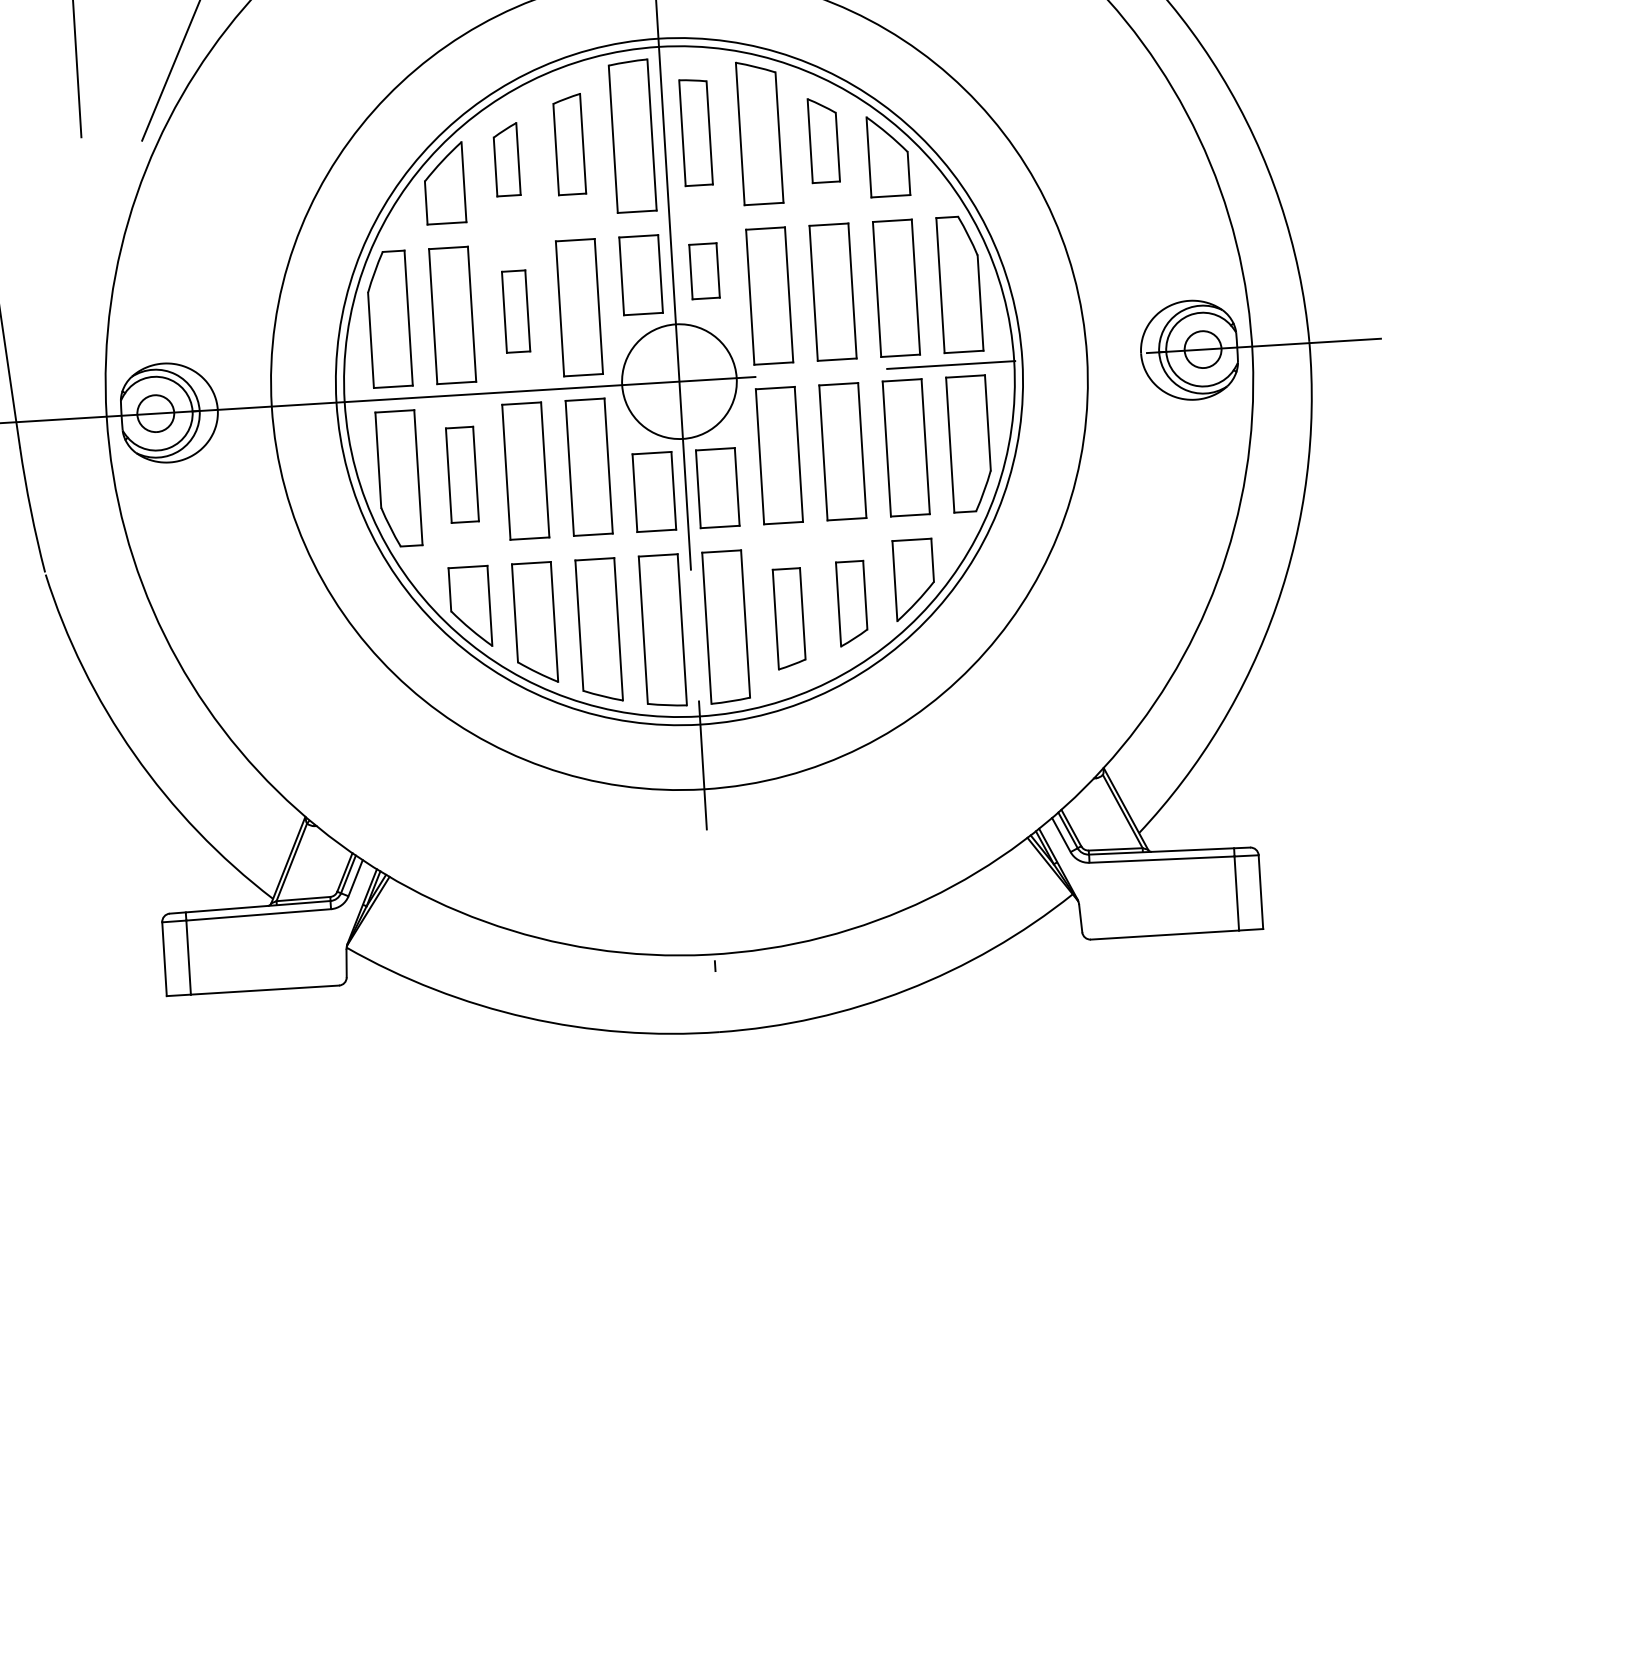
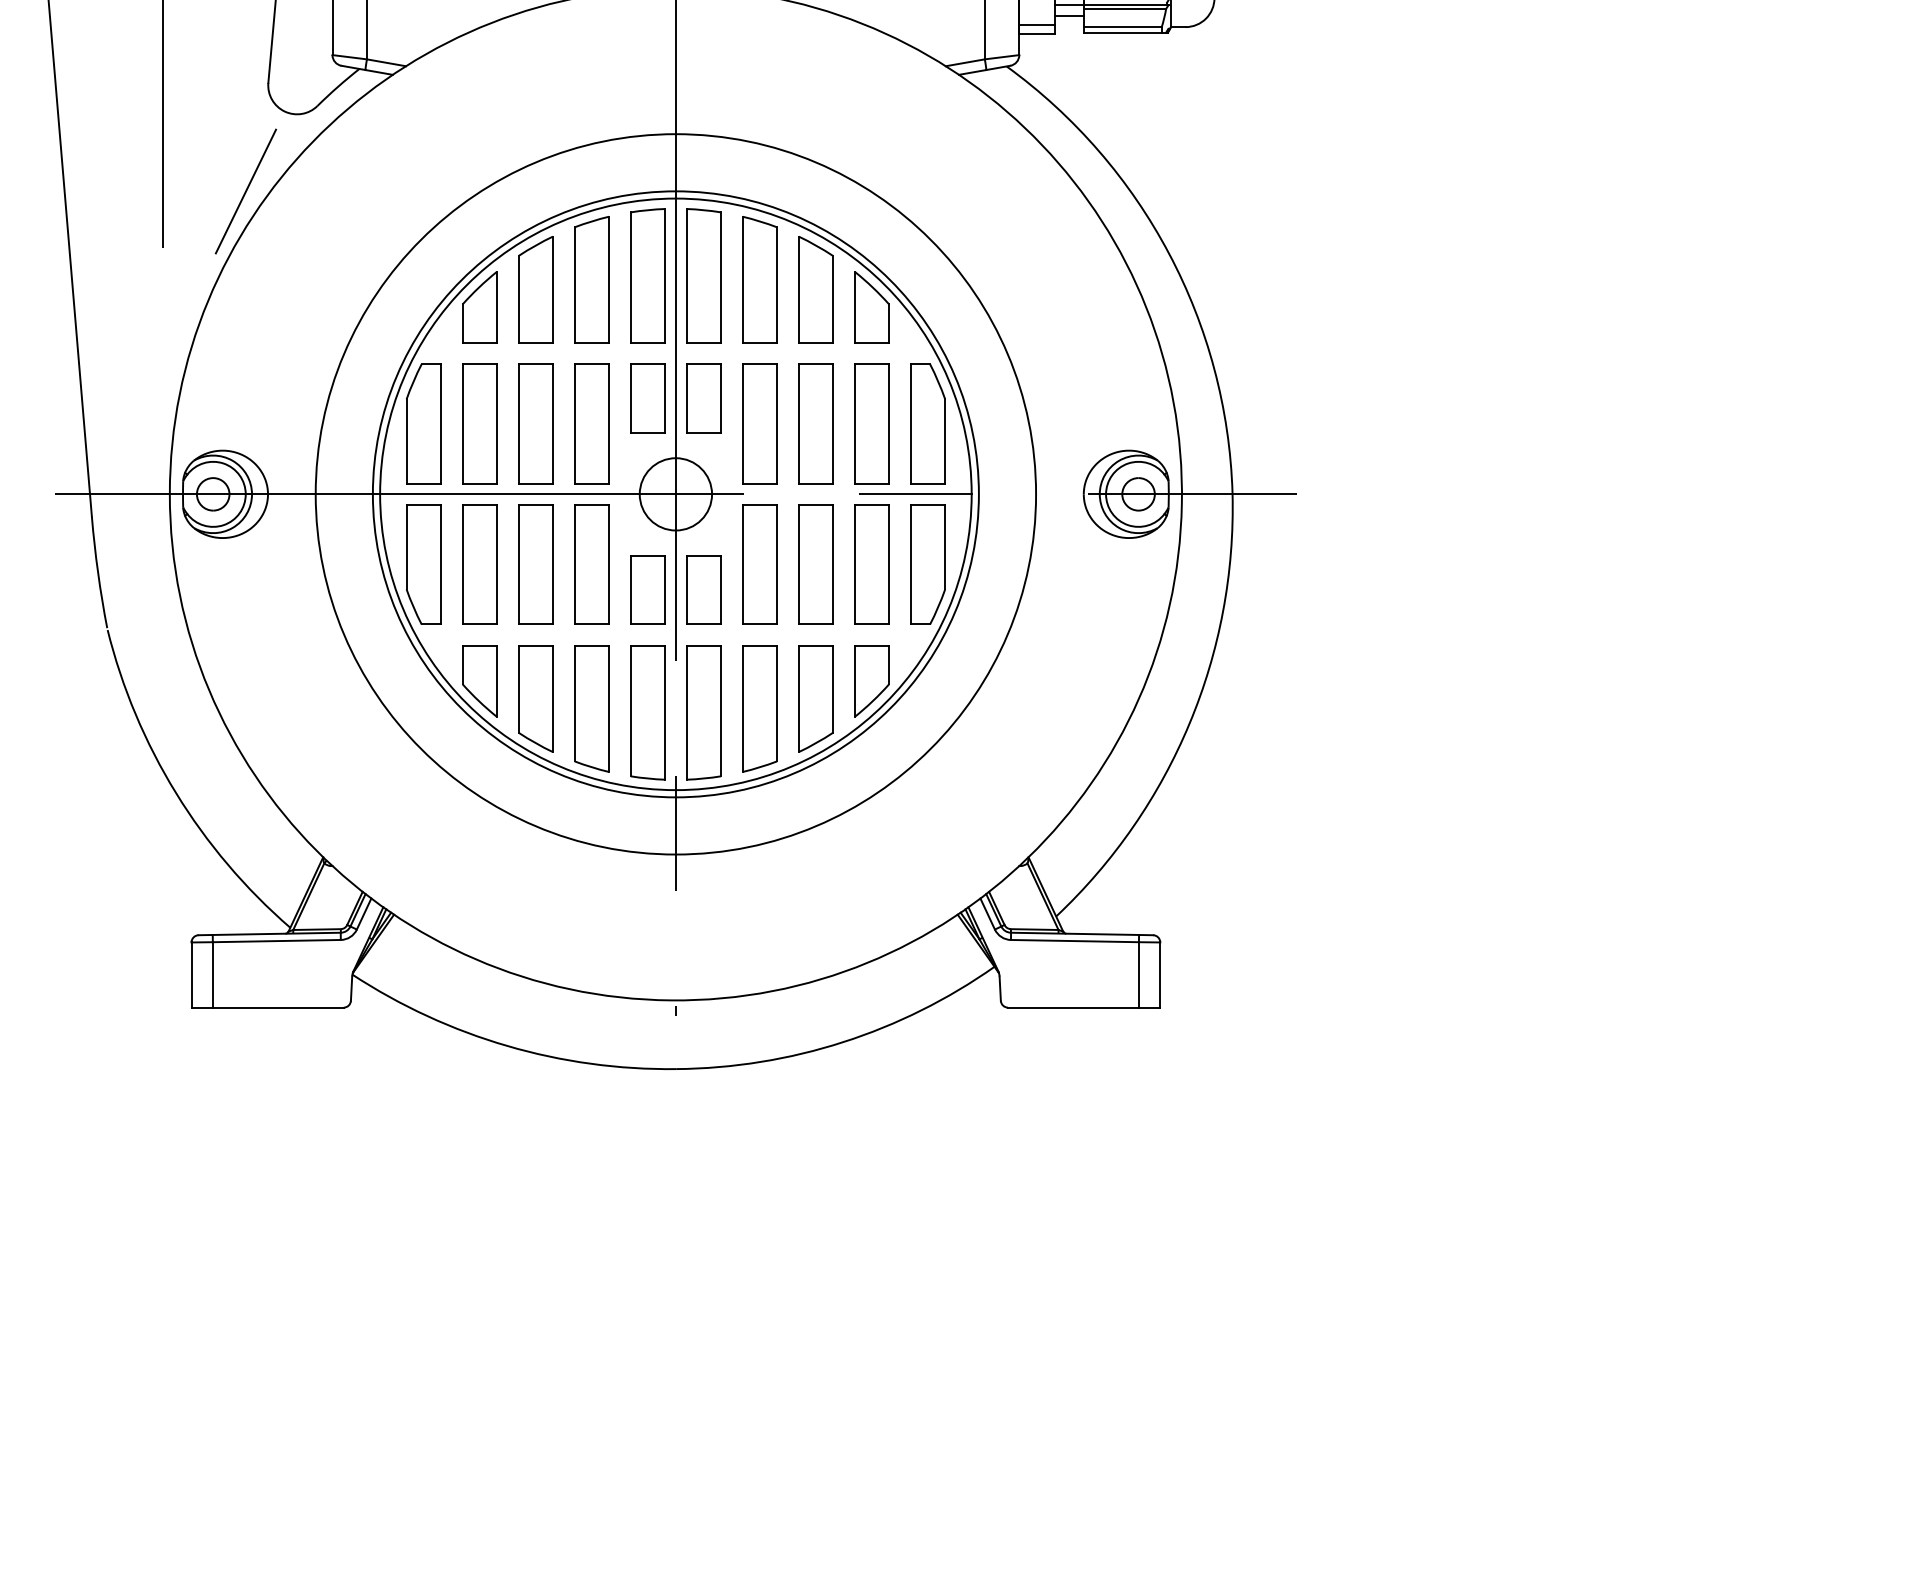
part: (695, 132) -> (703, 275), size x1.43
part: (823, 140) -> (815, 289), size x1.43
part: (569, 144) -> (591, 279), size x1.43
part: (506, 159) -> (535, 289), size x1.67
part: (704, 271) -> (703, 398), size x1.43
part: (515, 311) -> (535, 423), size x1.67
circle: (679, 381) -> (675, 494), size x0.71
part: (462, 474) -> (479, 564), size x1.43
part: (851, 603) -> (815, 698), size x1.43
part: (788, 618) -> (759, 708), size x1.43

